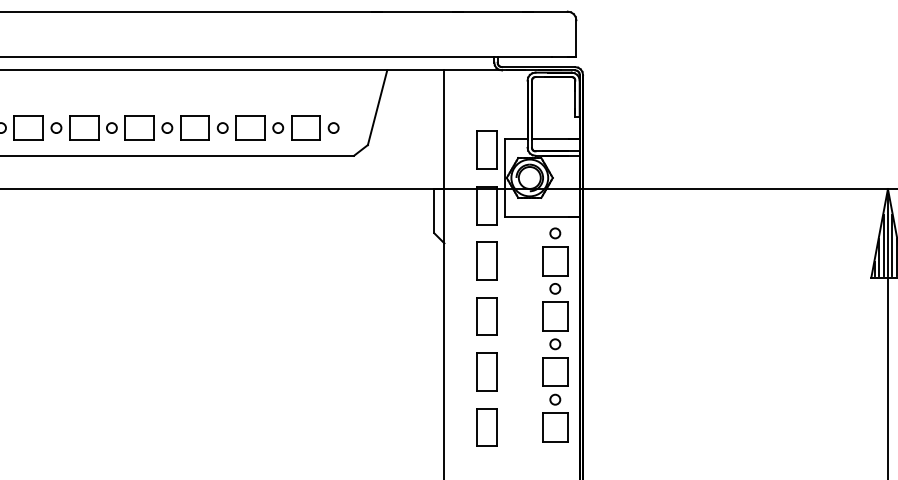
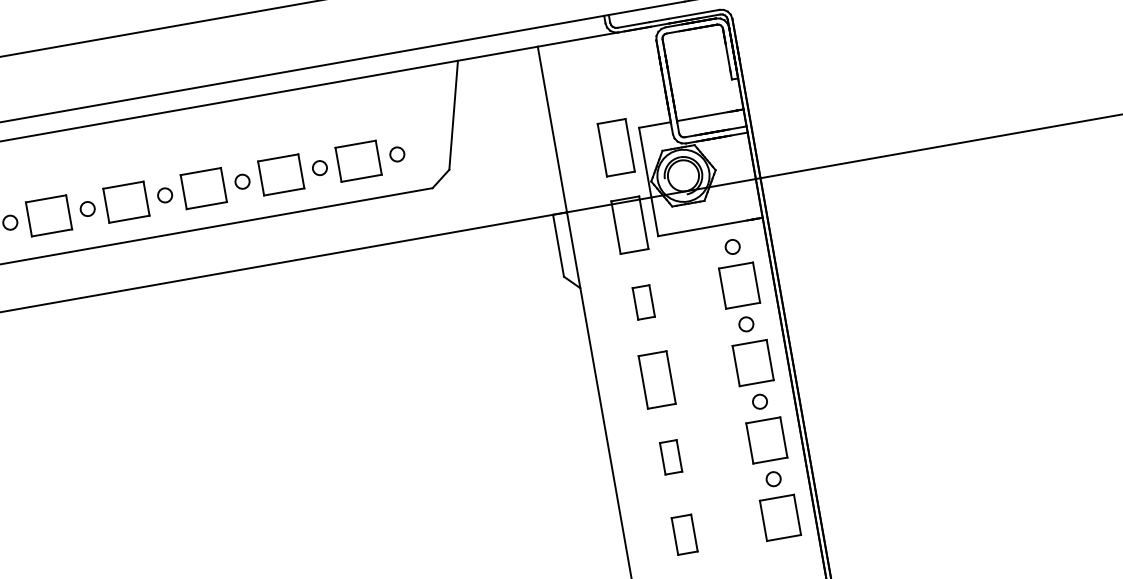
part: (486, 260) -> (643, 301), size x0.6
part: (486, 371) -> (670, 456), size x0.6
part: (486, 427) -> (684, 534), size x0.7

